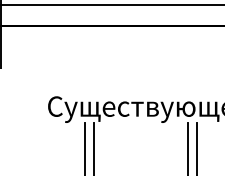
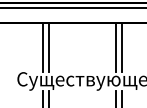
line: (85, 61) -> (43, 47), added
line: (93, 61) -> (49, 47), added
line: (188, 61) -> (115, 47), added
line: (196, 61) -> (121, 47), added

